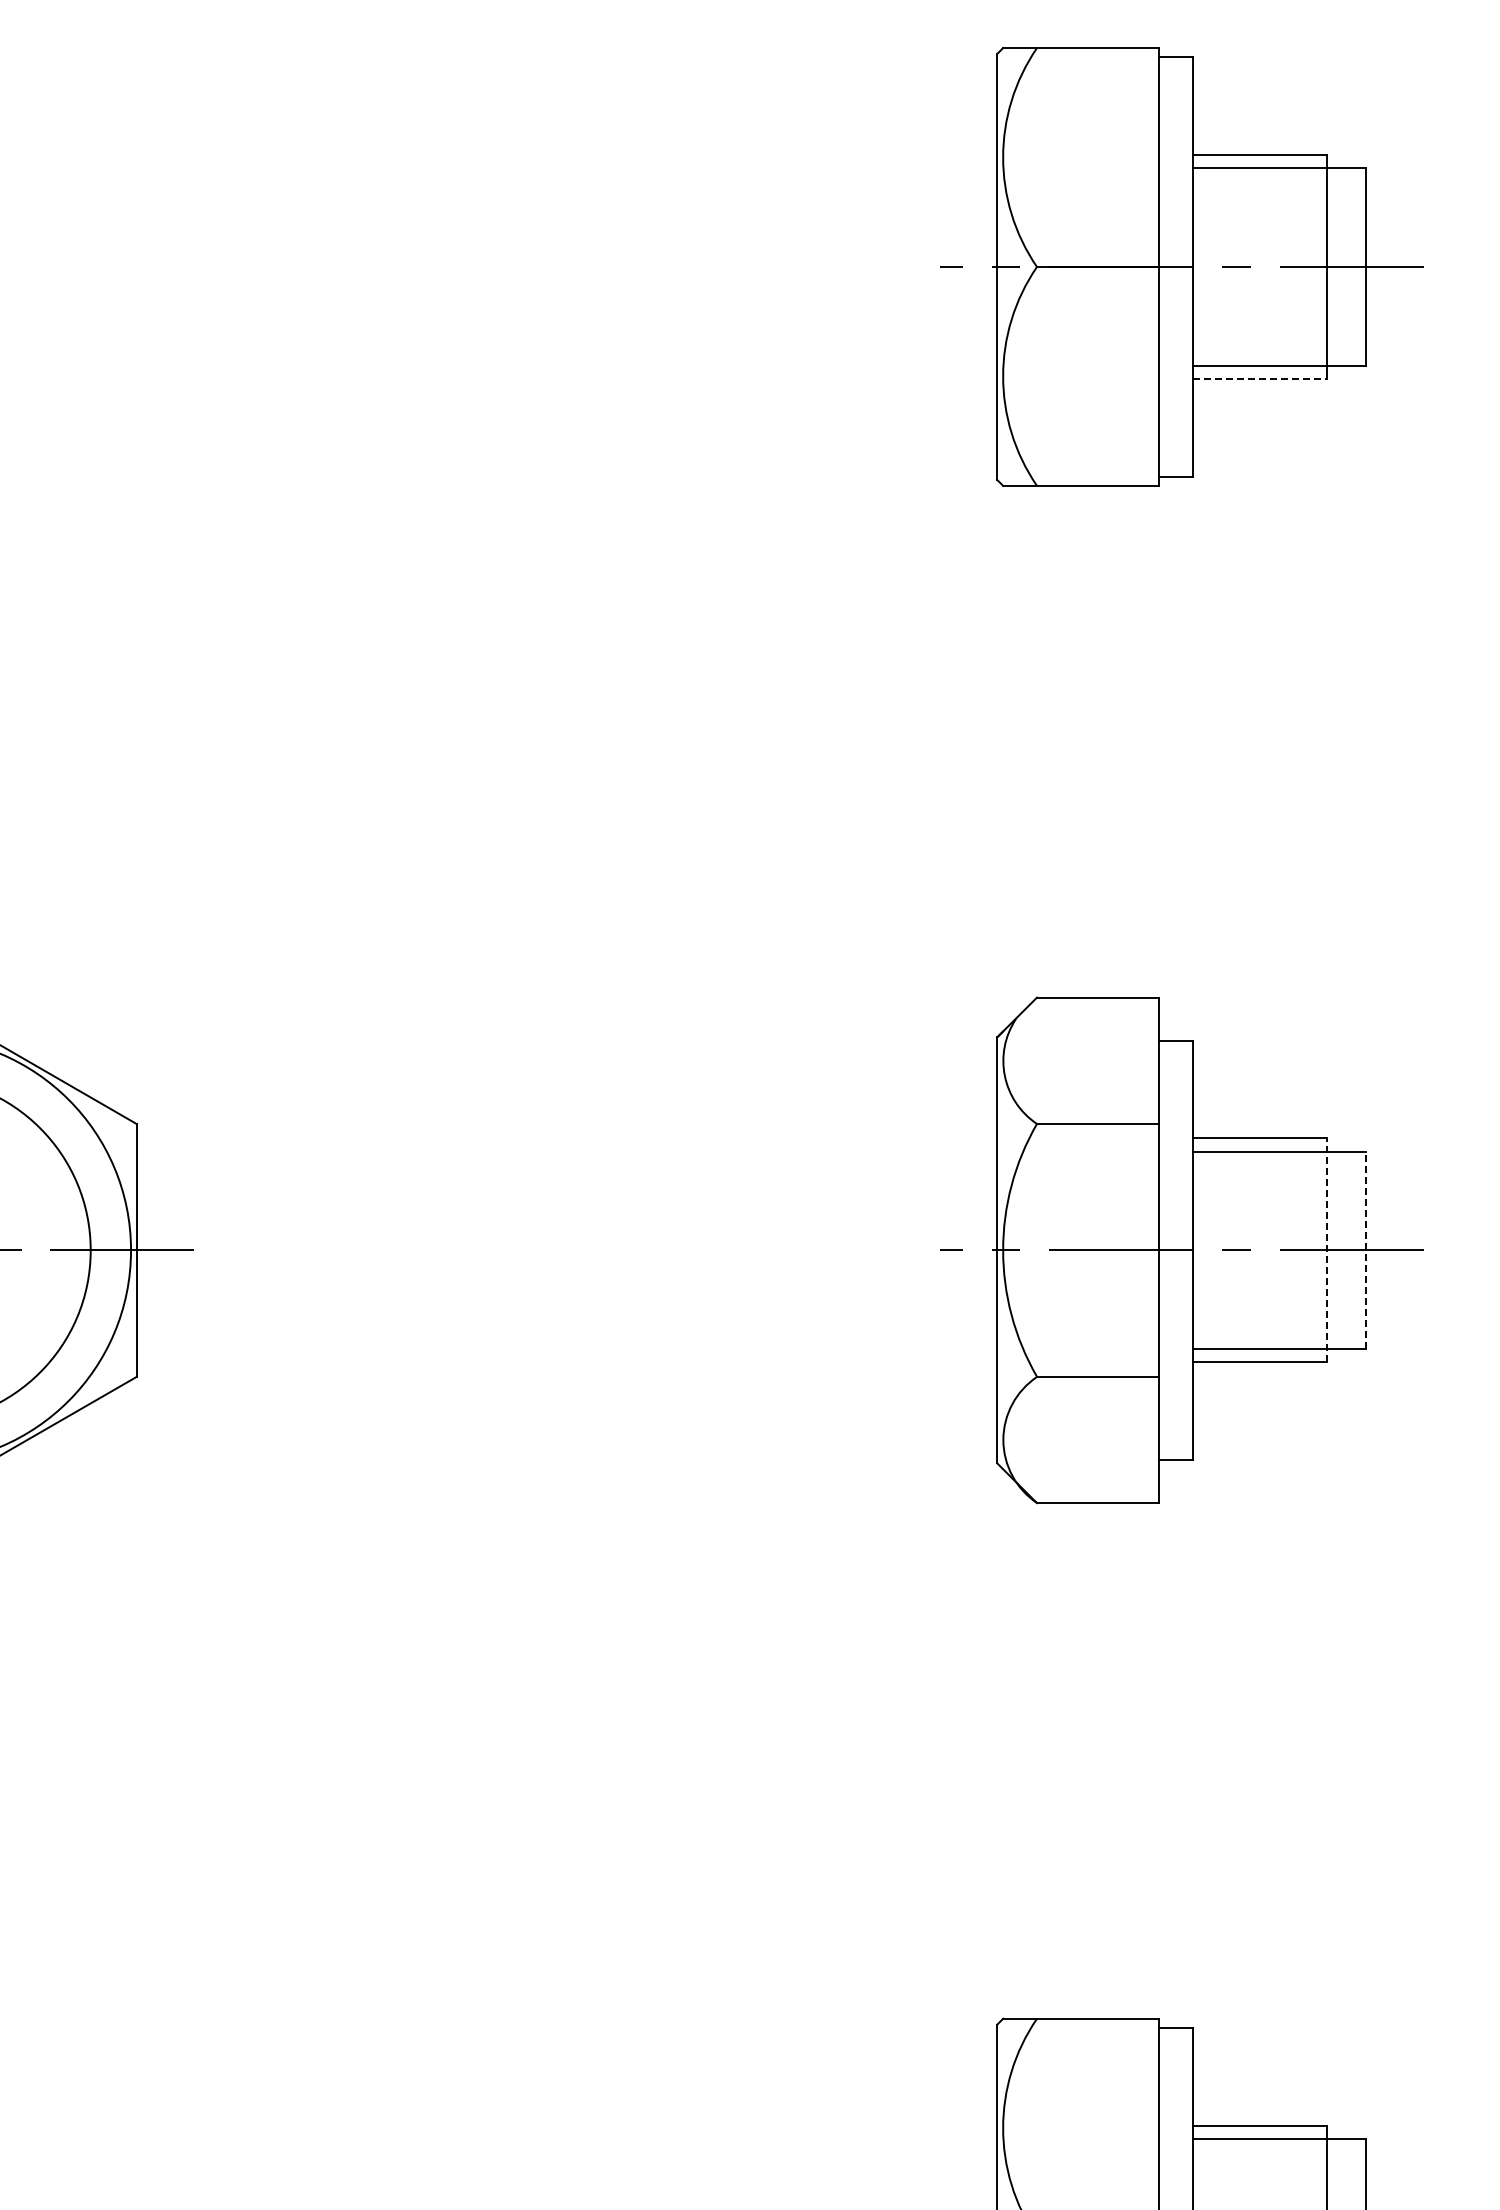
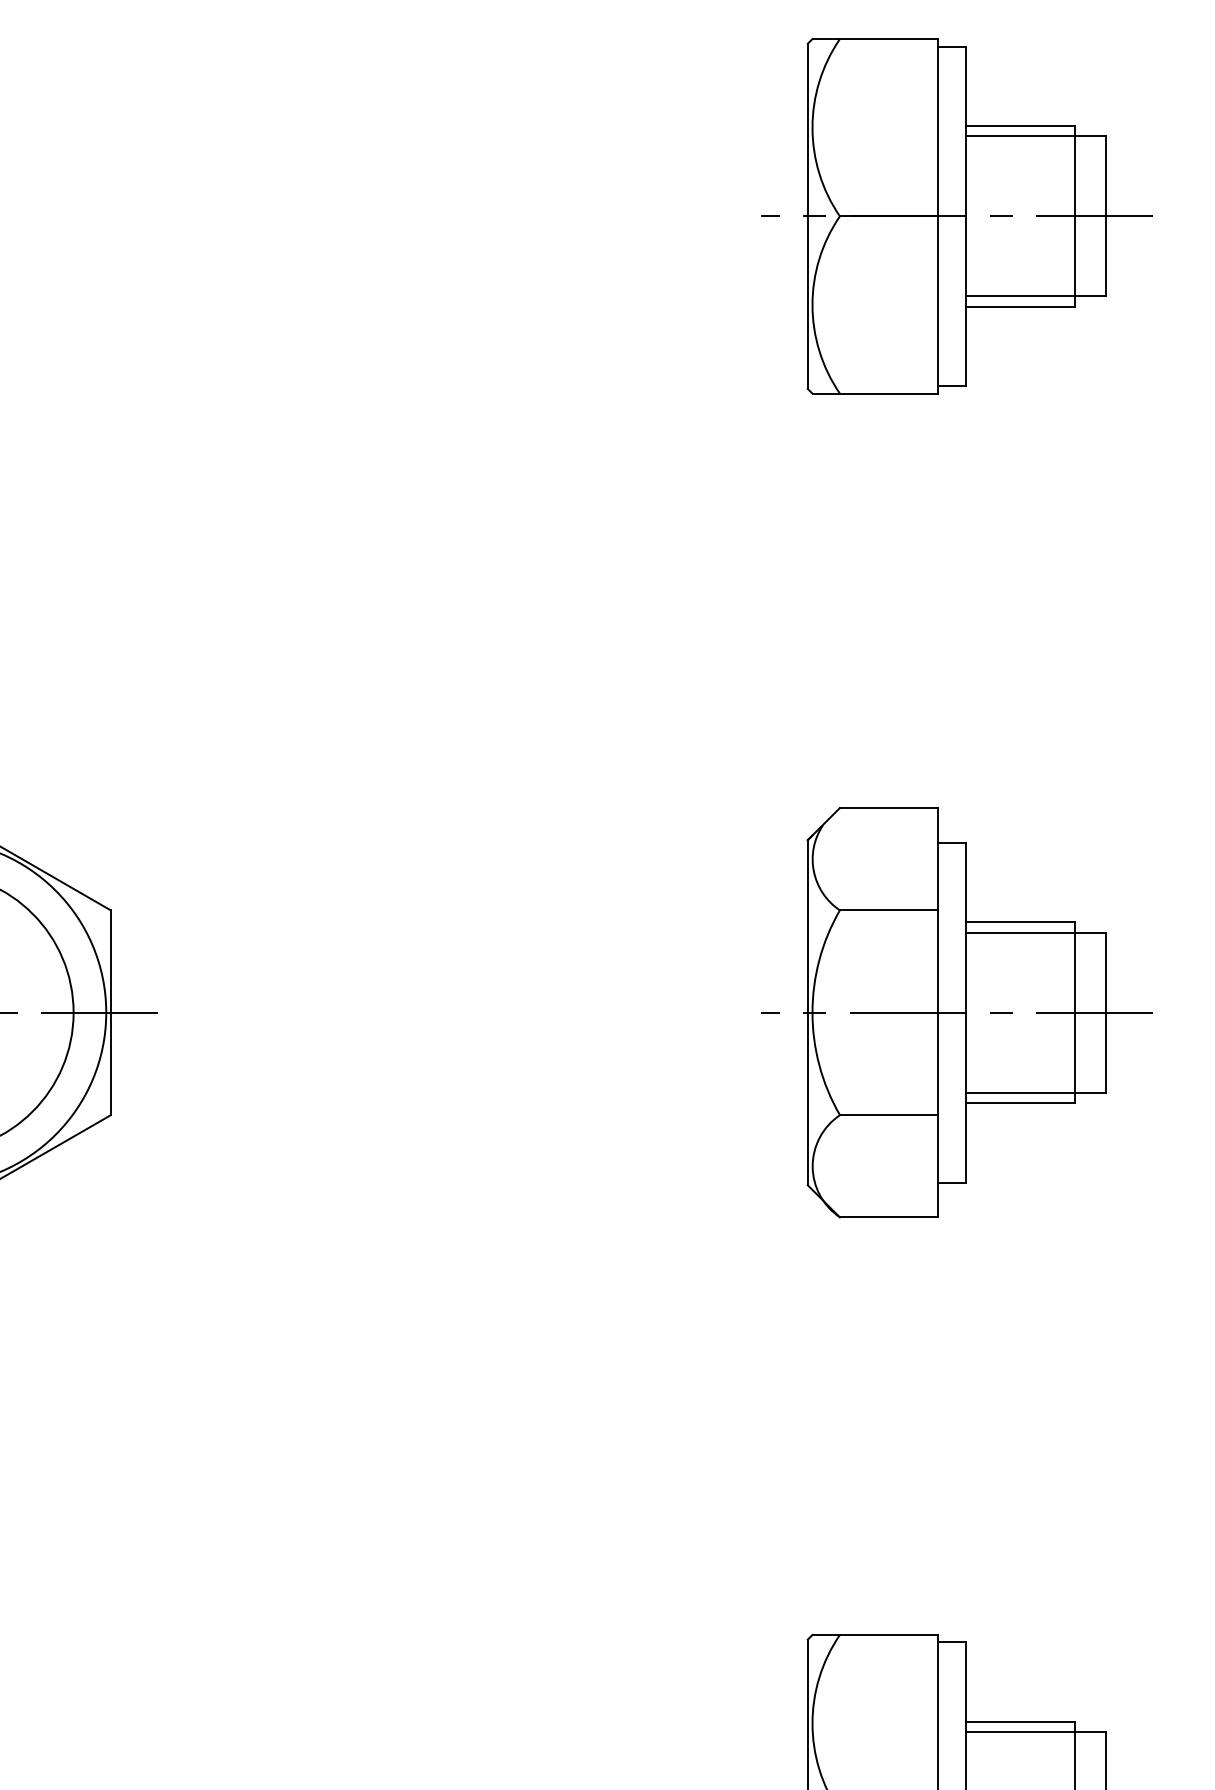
line: (1260, 378) -> (1020, 306), dashed -> solid
line: (1326, 1250) -> (1074, 1012), dashed -> solid
line: (1366, 1250) -> (1106, 1012), dashed -> solid

